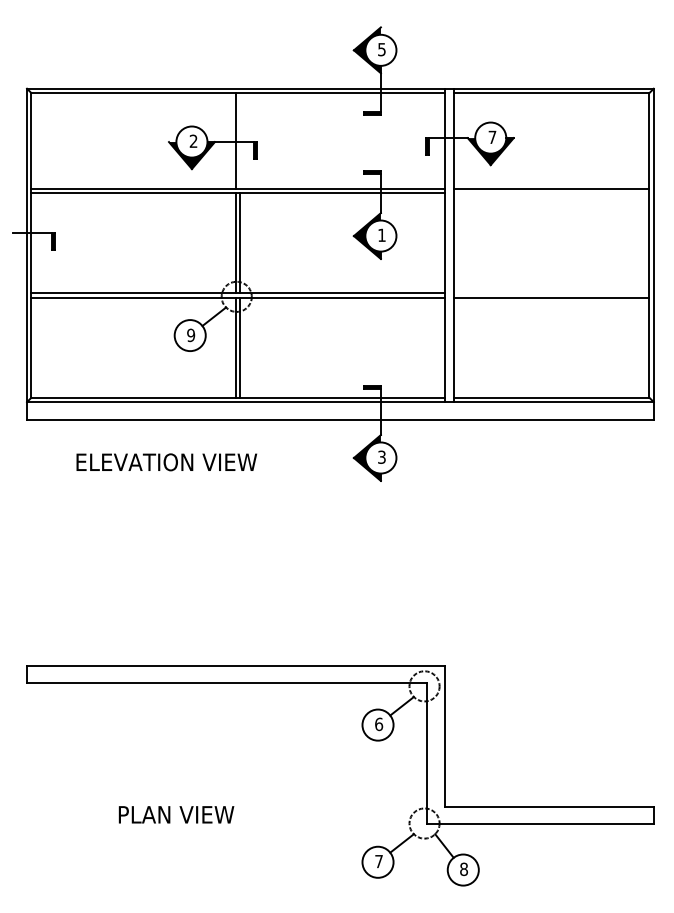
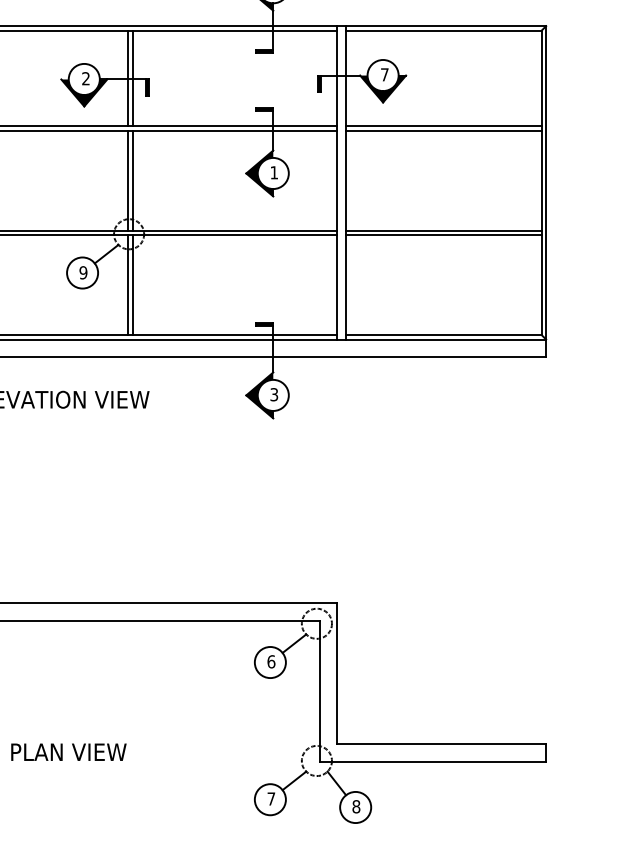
line: (240, 140) -> (132, 77), added
line: (551, 193) -> (443, 130), added
line: (551, 293) -> (443, 230), added

